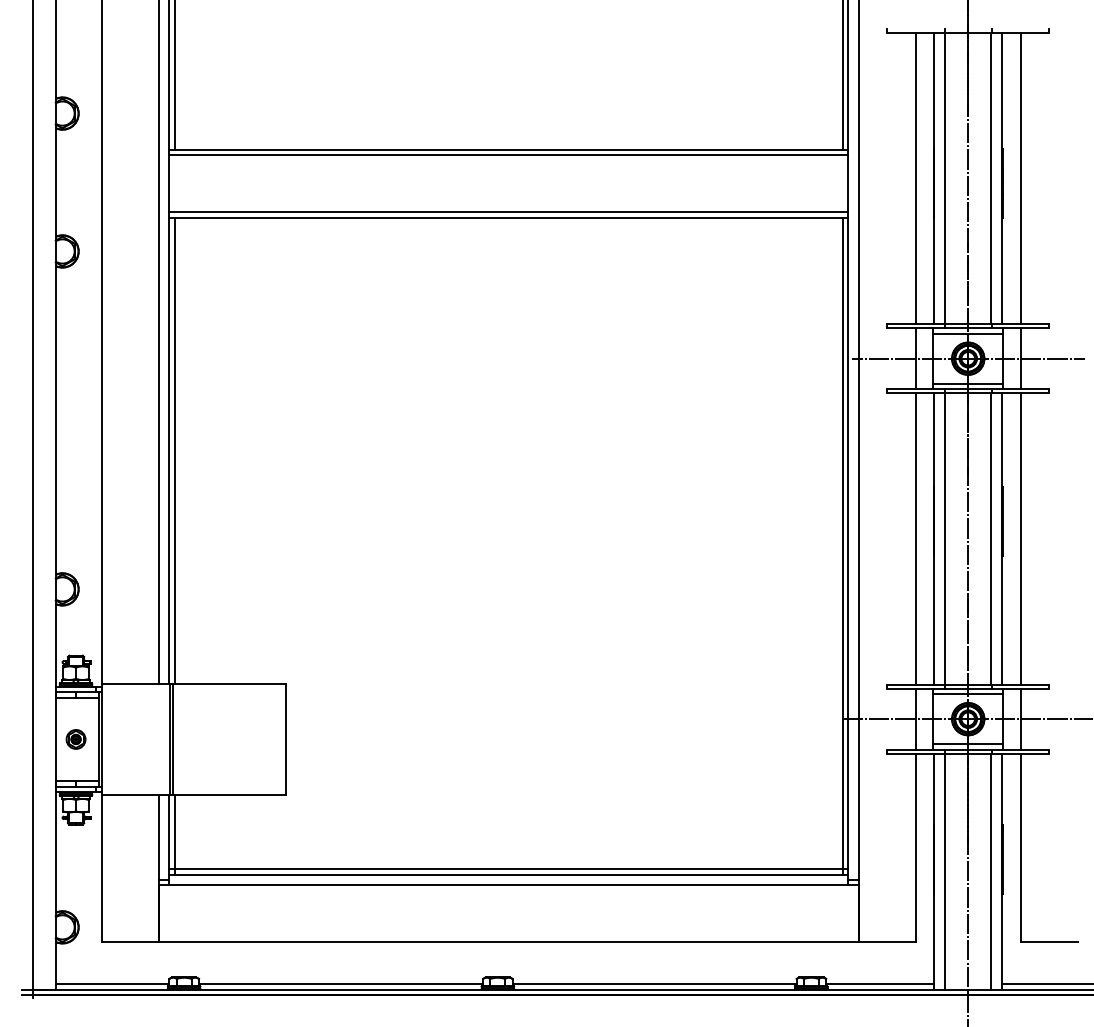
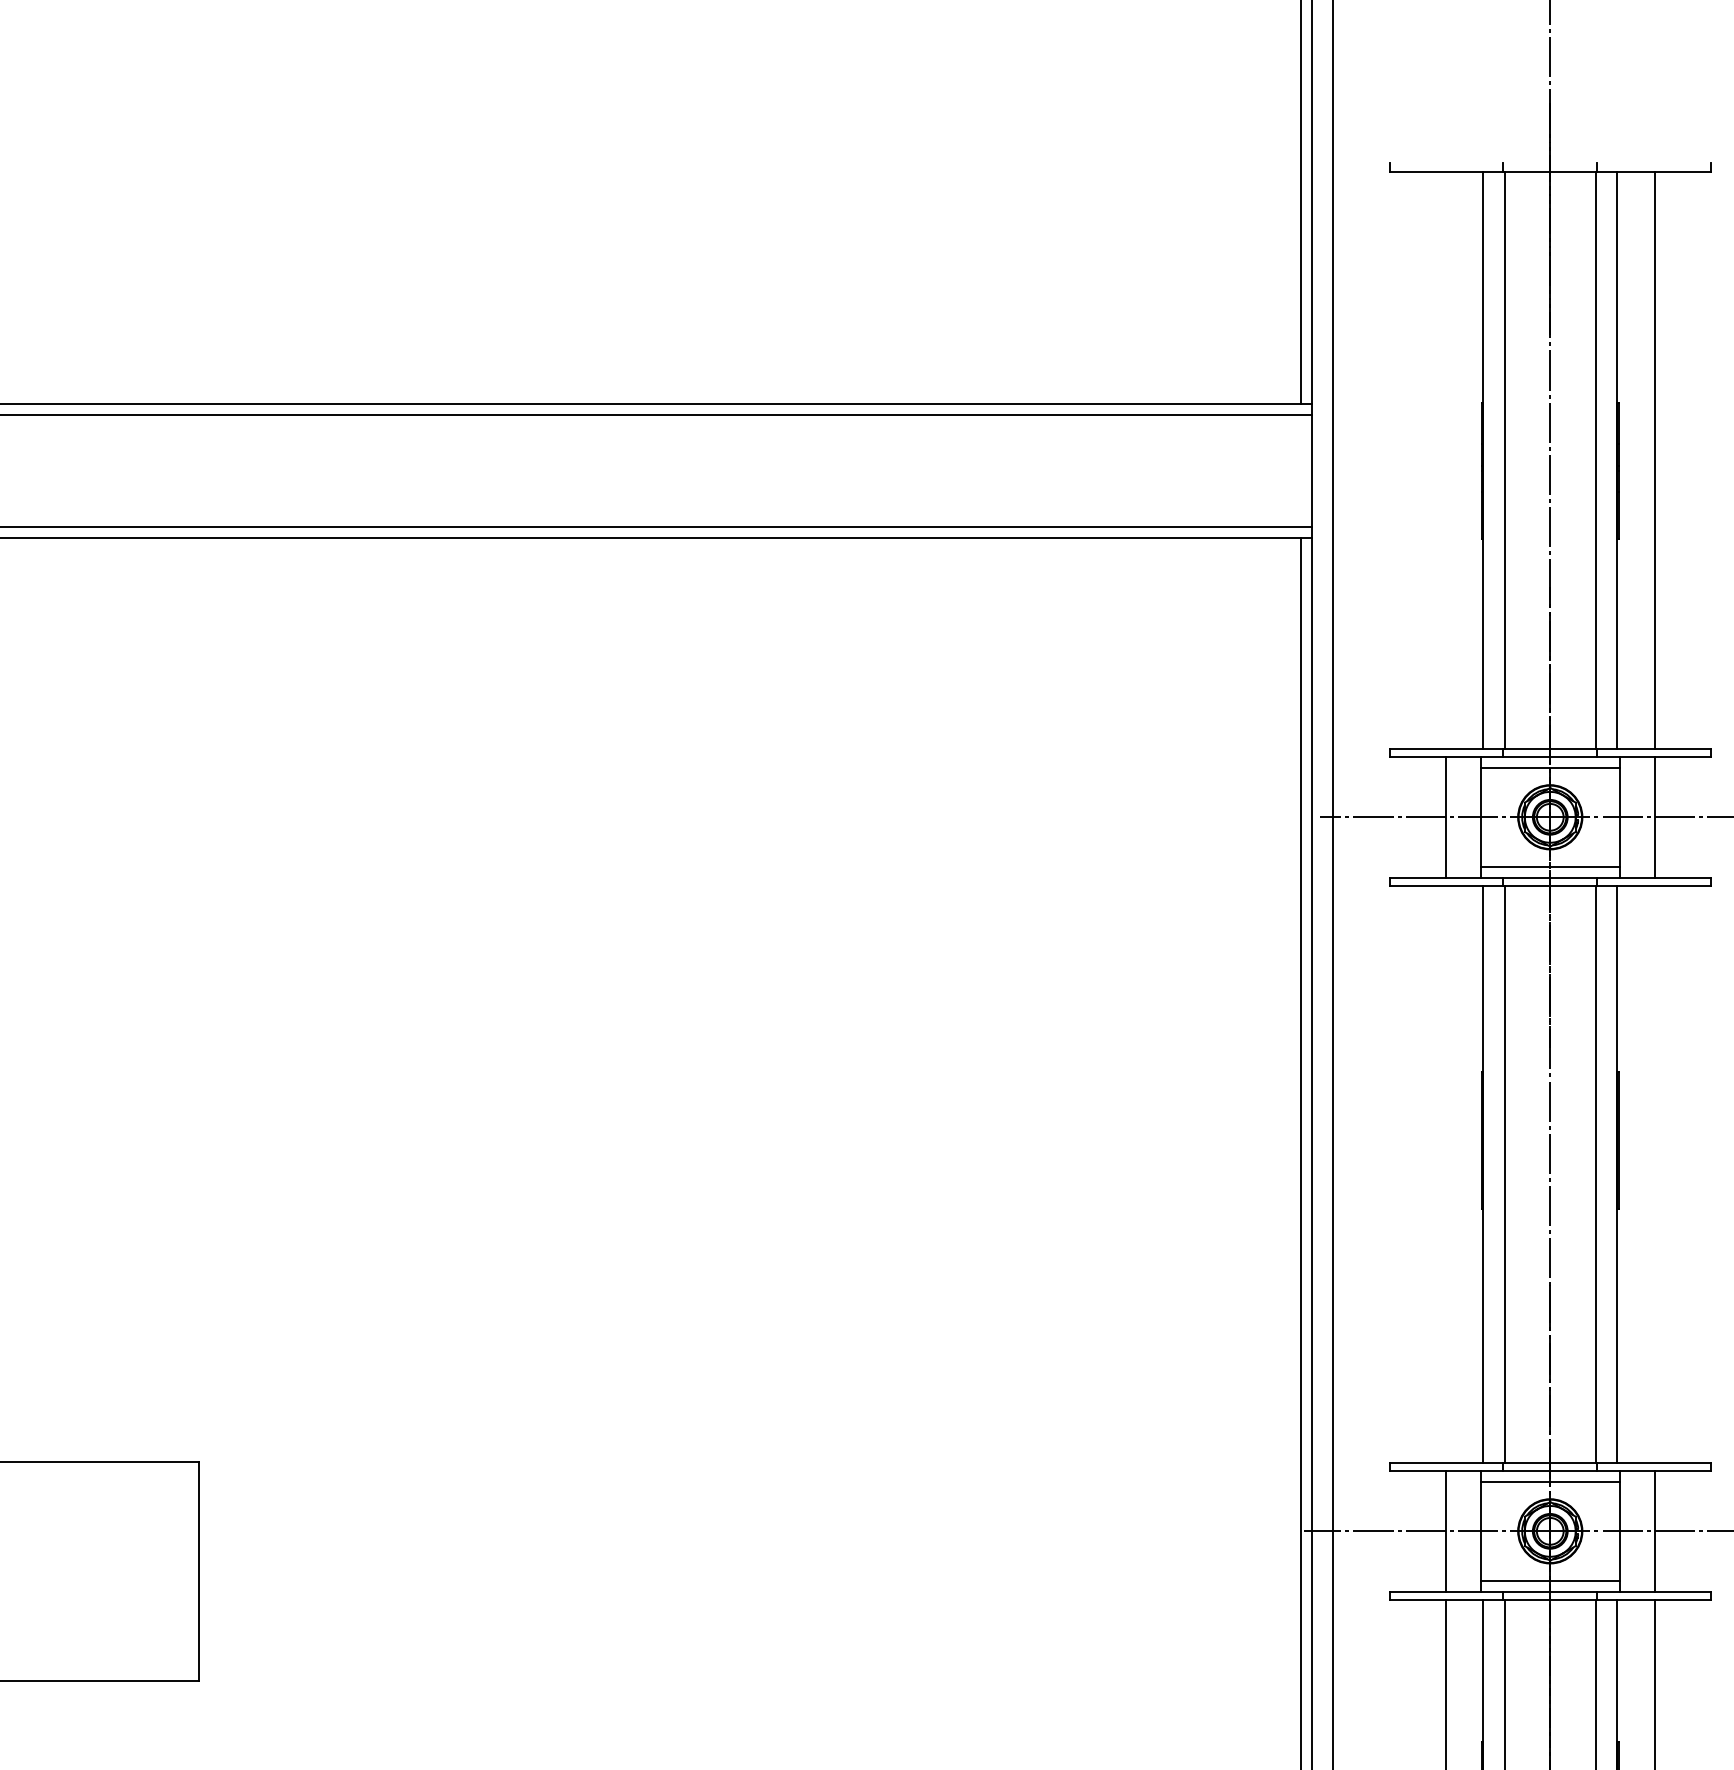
line: (915, 178) -> (1445, 460), removed
line: (915, 538) -> (1445, 1173), removed
line: (1020, 538) -> (1653, 1173), removed

